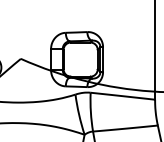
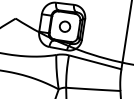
circle: (80, 59) -> (64, 26), added

